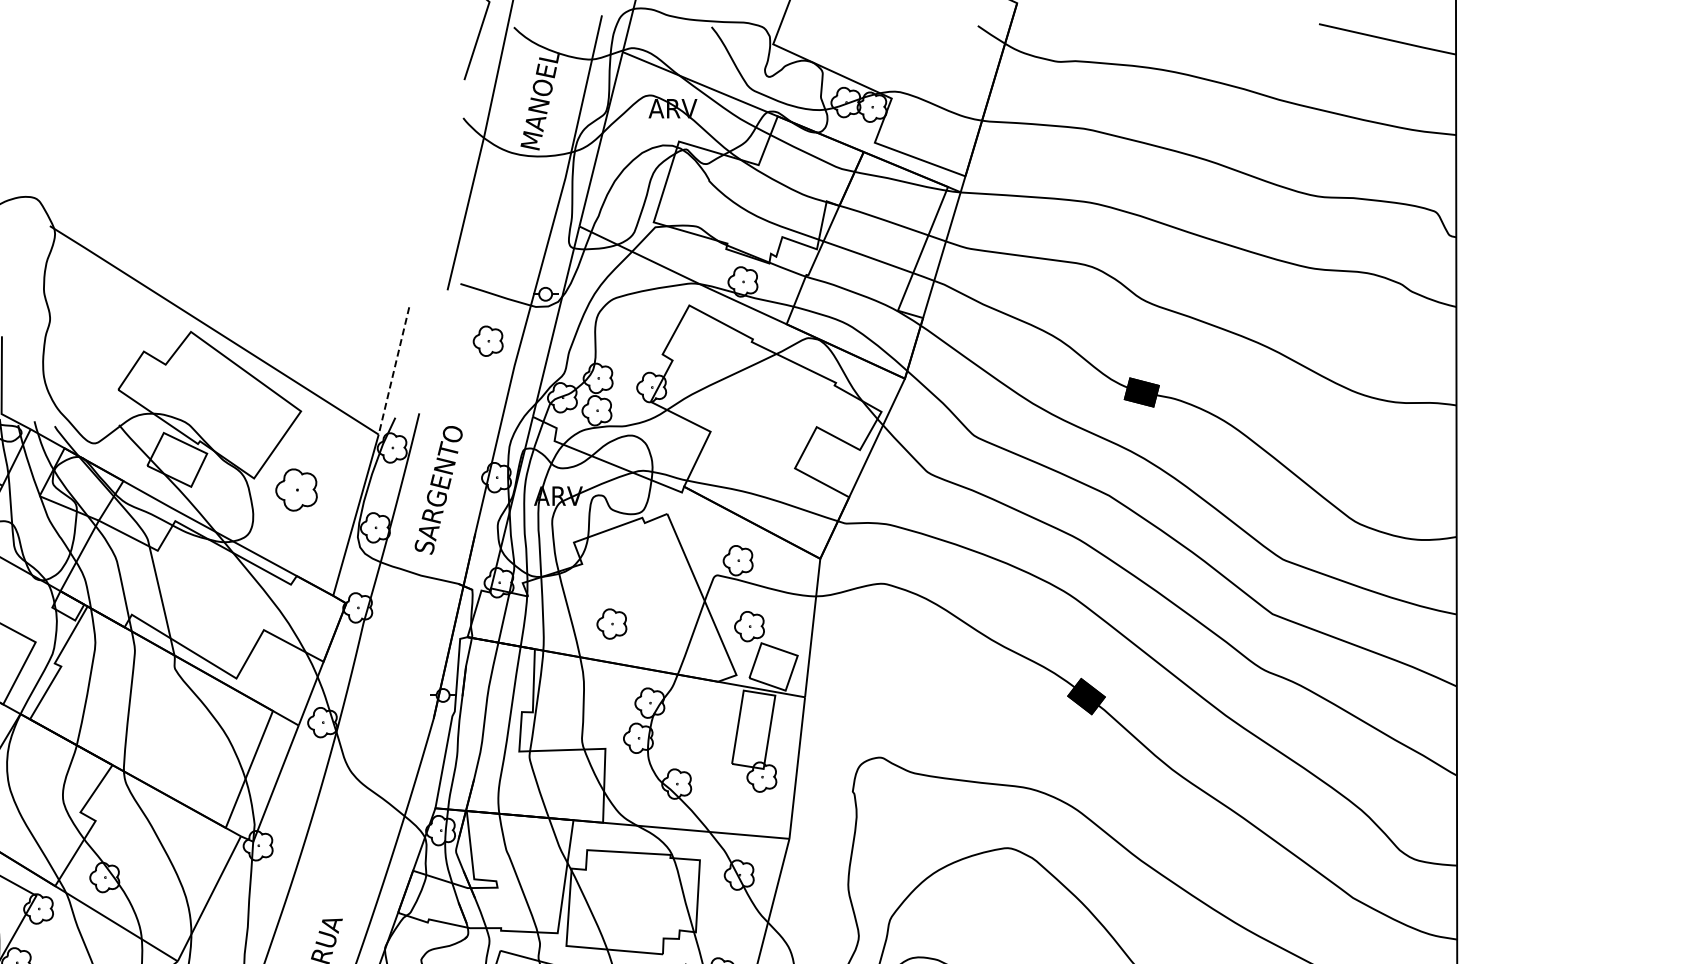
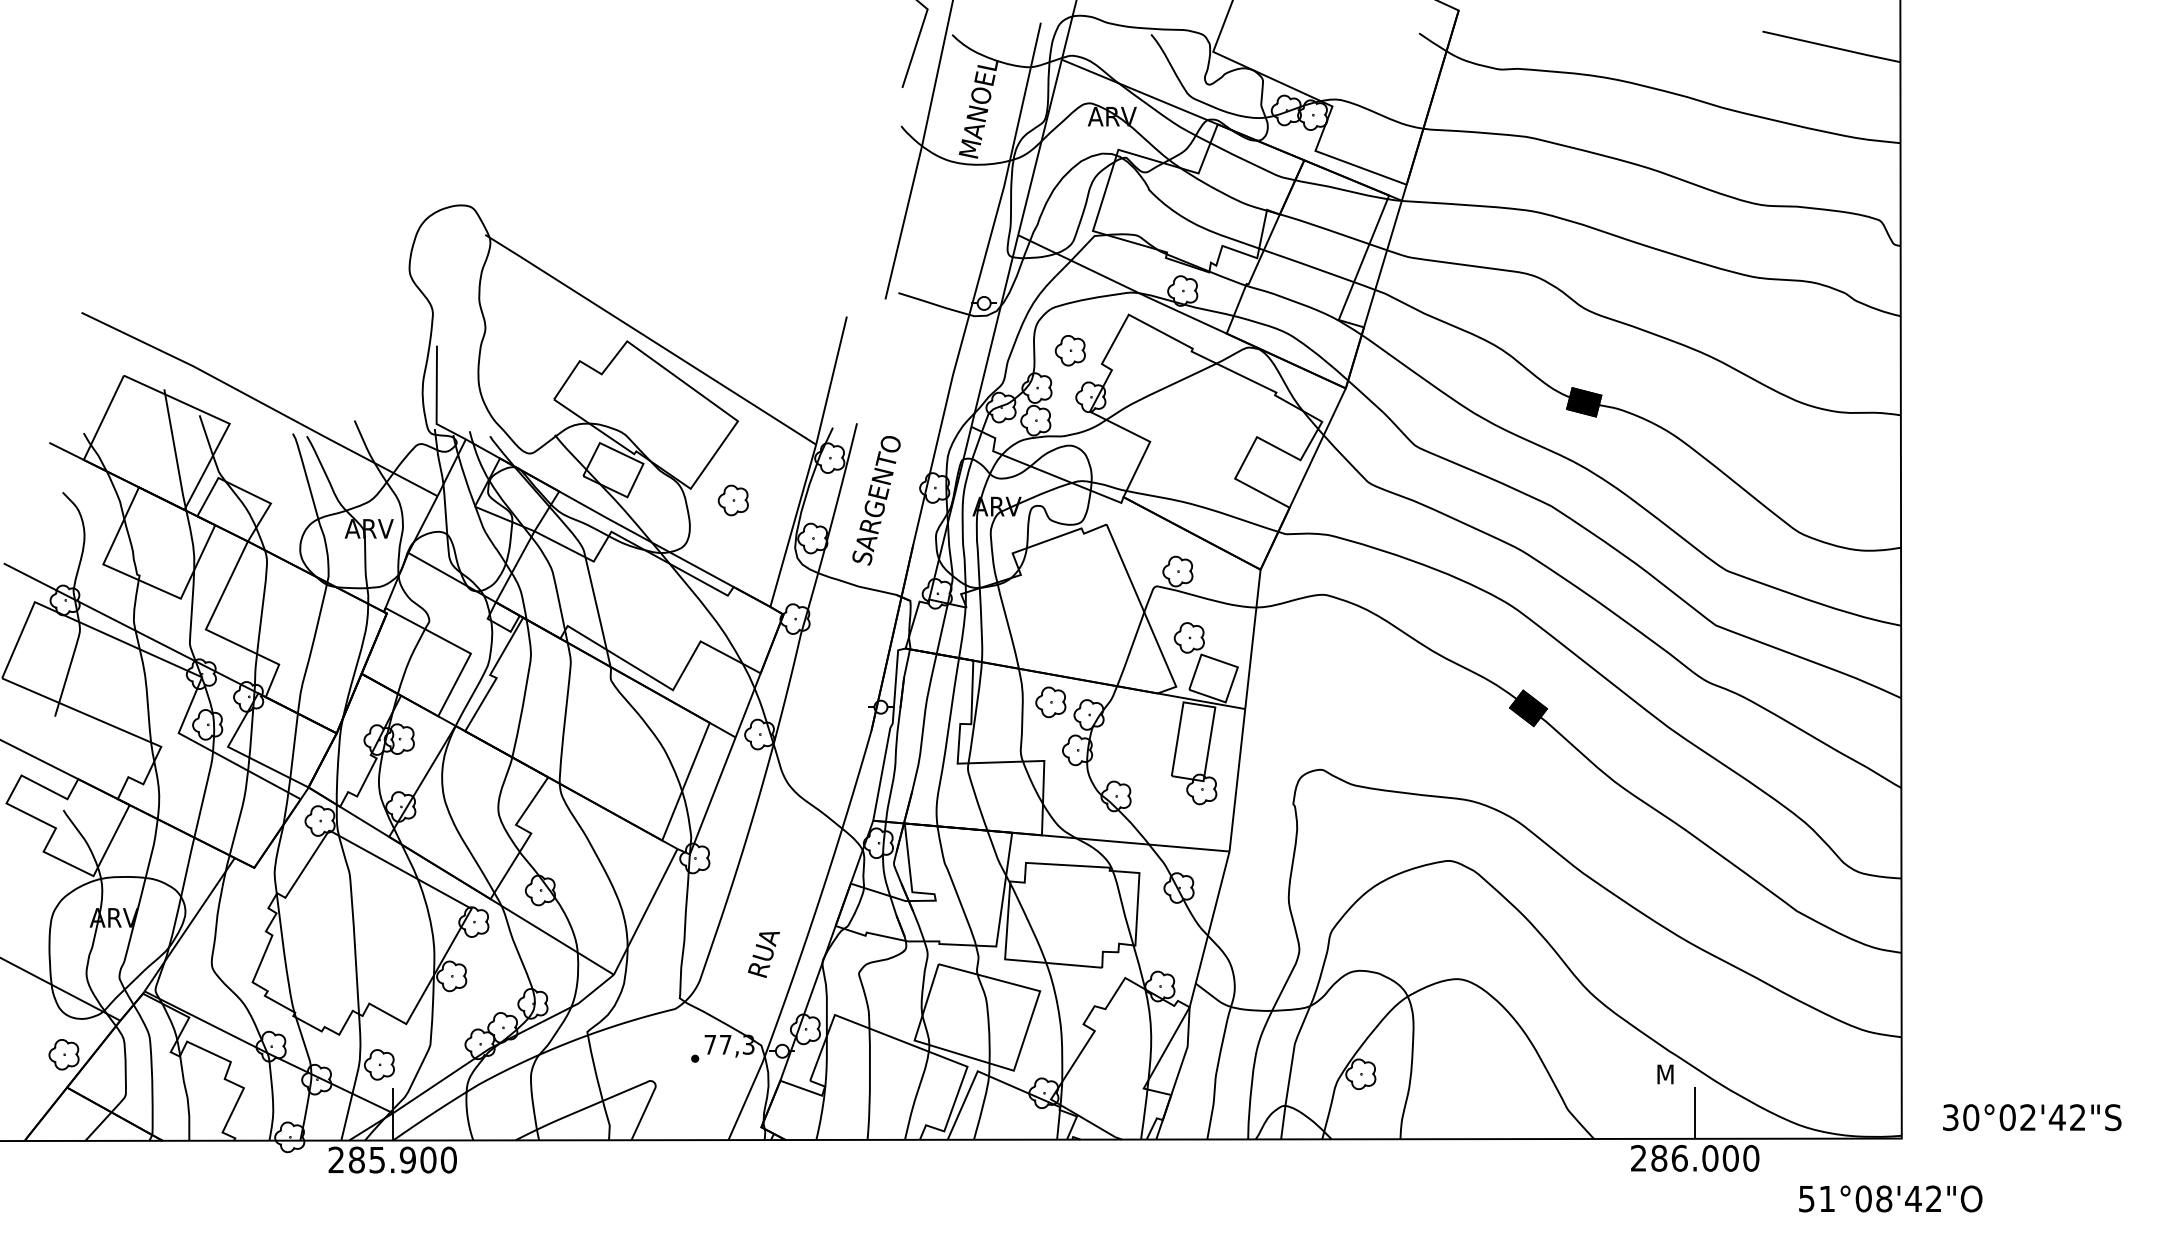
part: (487, 341) -> (1069, 350), moved
line: (393, 370) -> (831, 380), dashed -> solid
part: (295, 490) -> (732, 500), size x0.71
part: (611, 624) -> (1050, 702), moved

